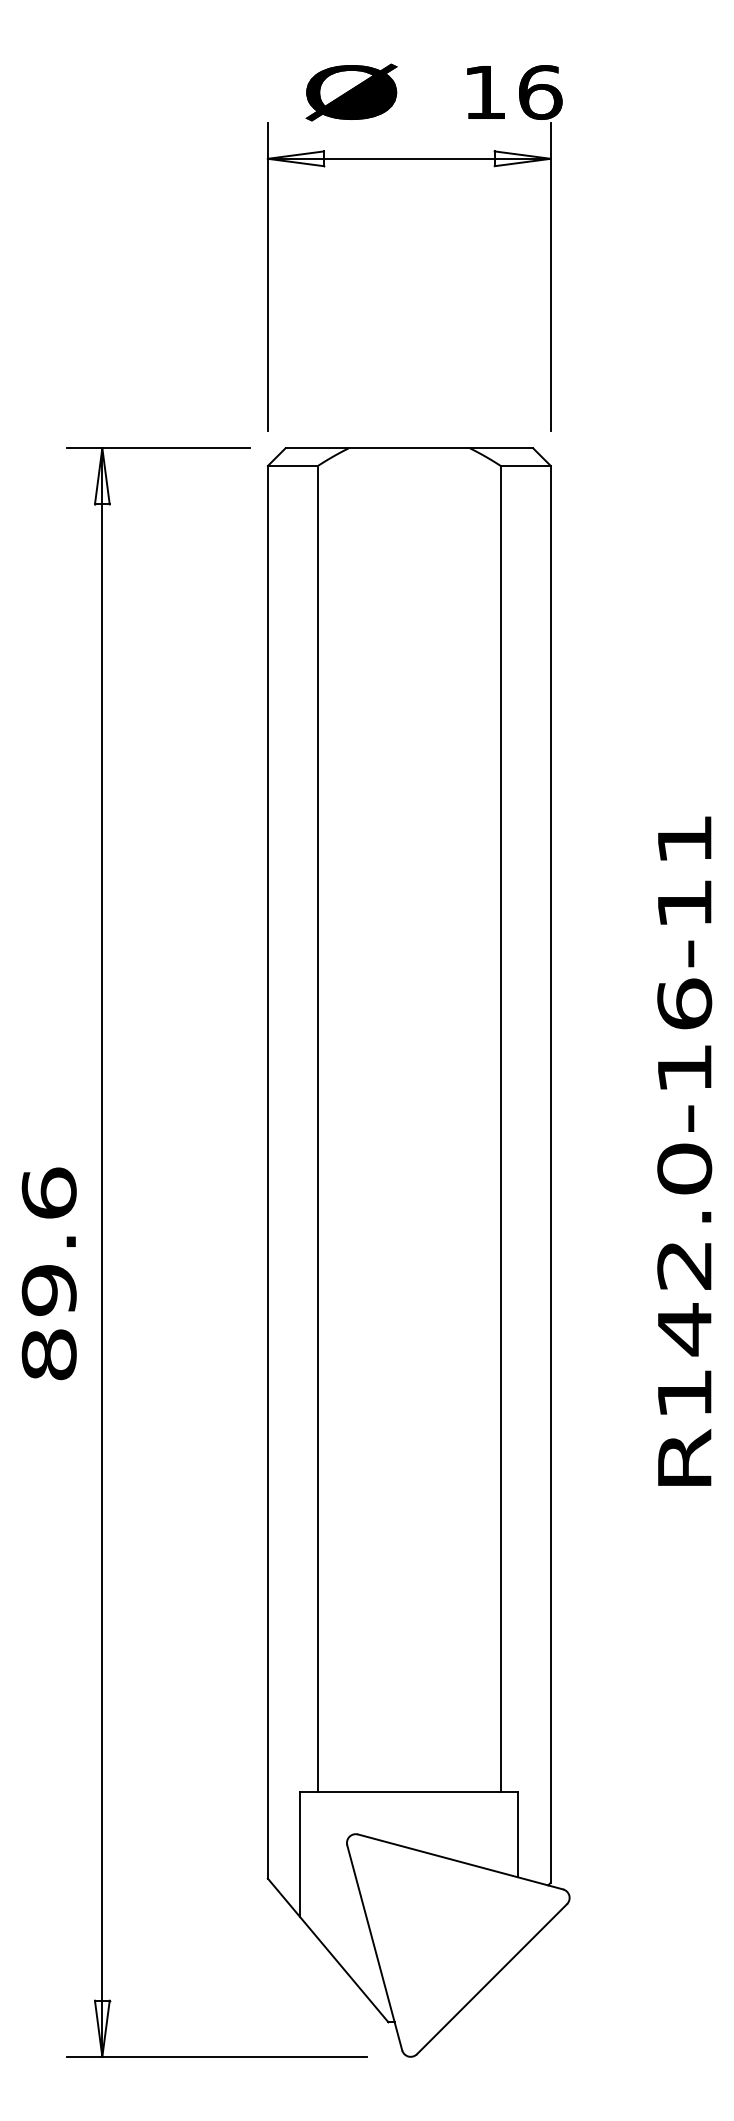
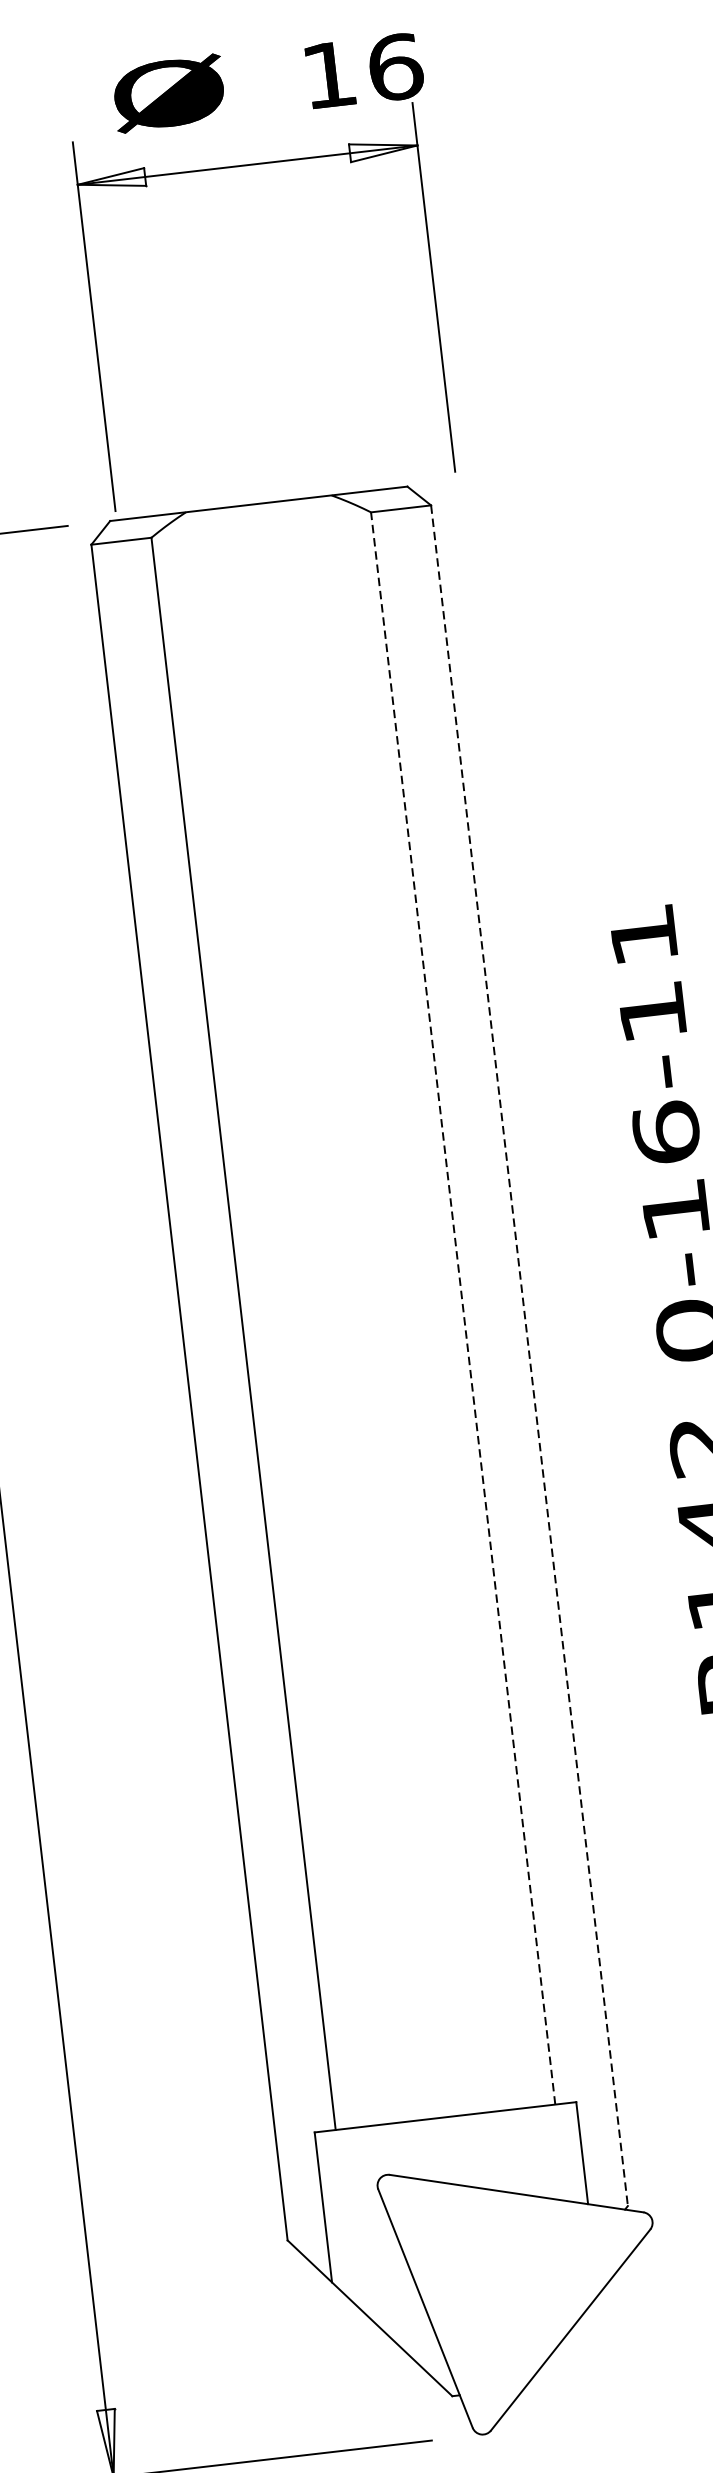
part: (414, 159) -> (253, 165), moved
line: (500, 1128) -> (462, 1307), solid -> dashed
line: (550, 1174) -> (529, 1355), solid -> dashed

